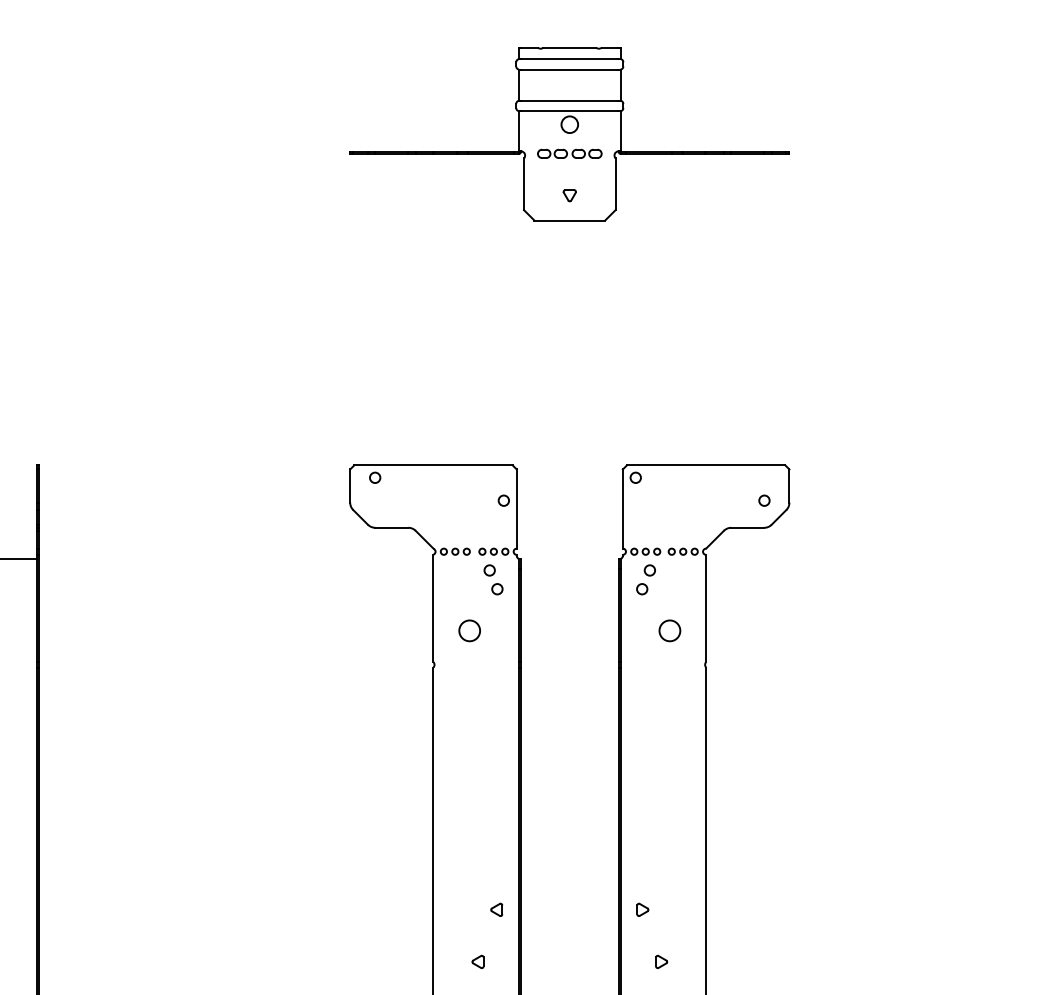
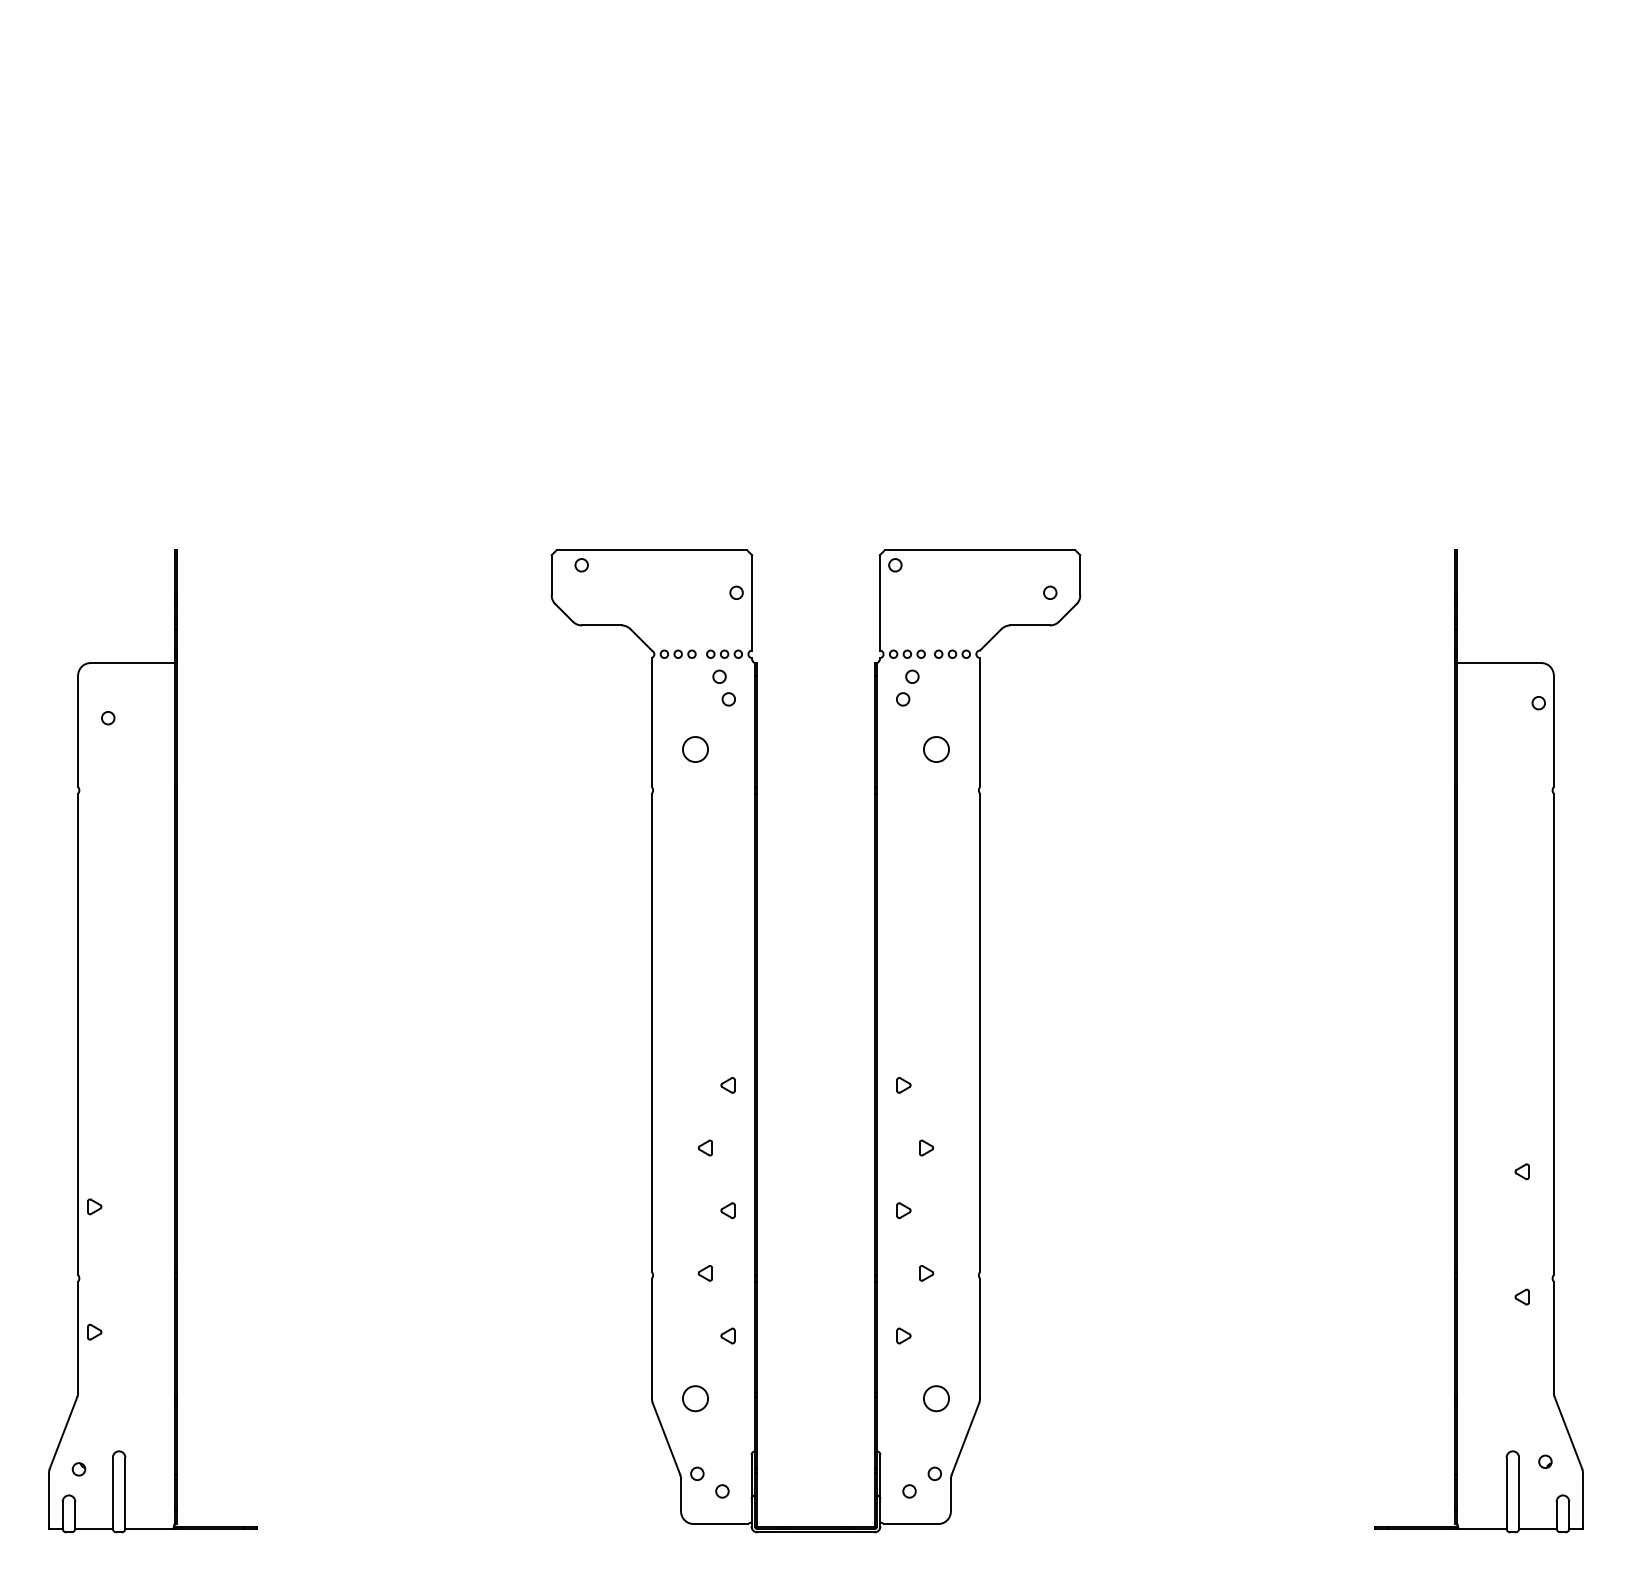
part: (569, 134) -> (815, 151), removed

